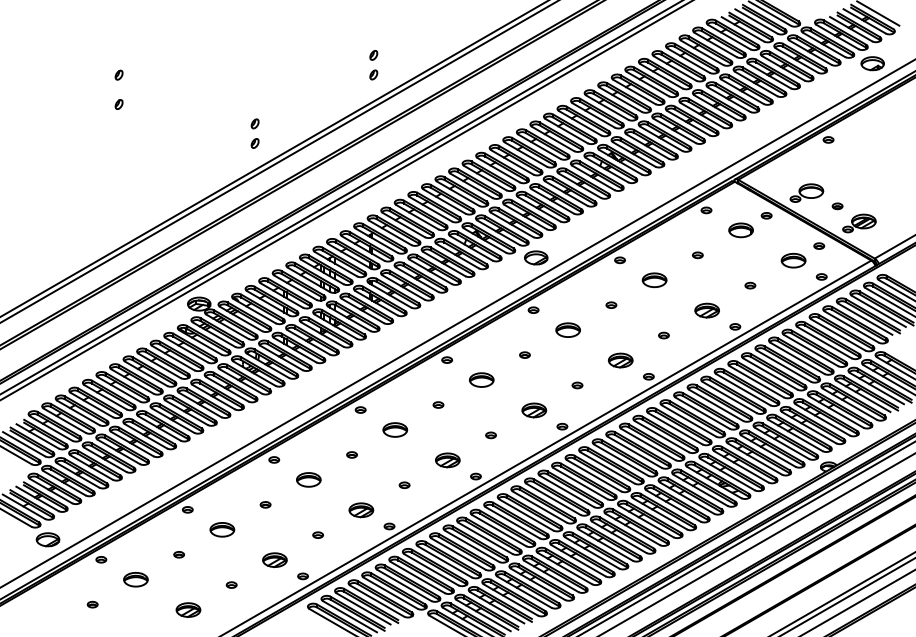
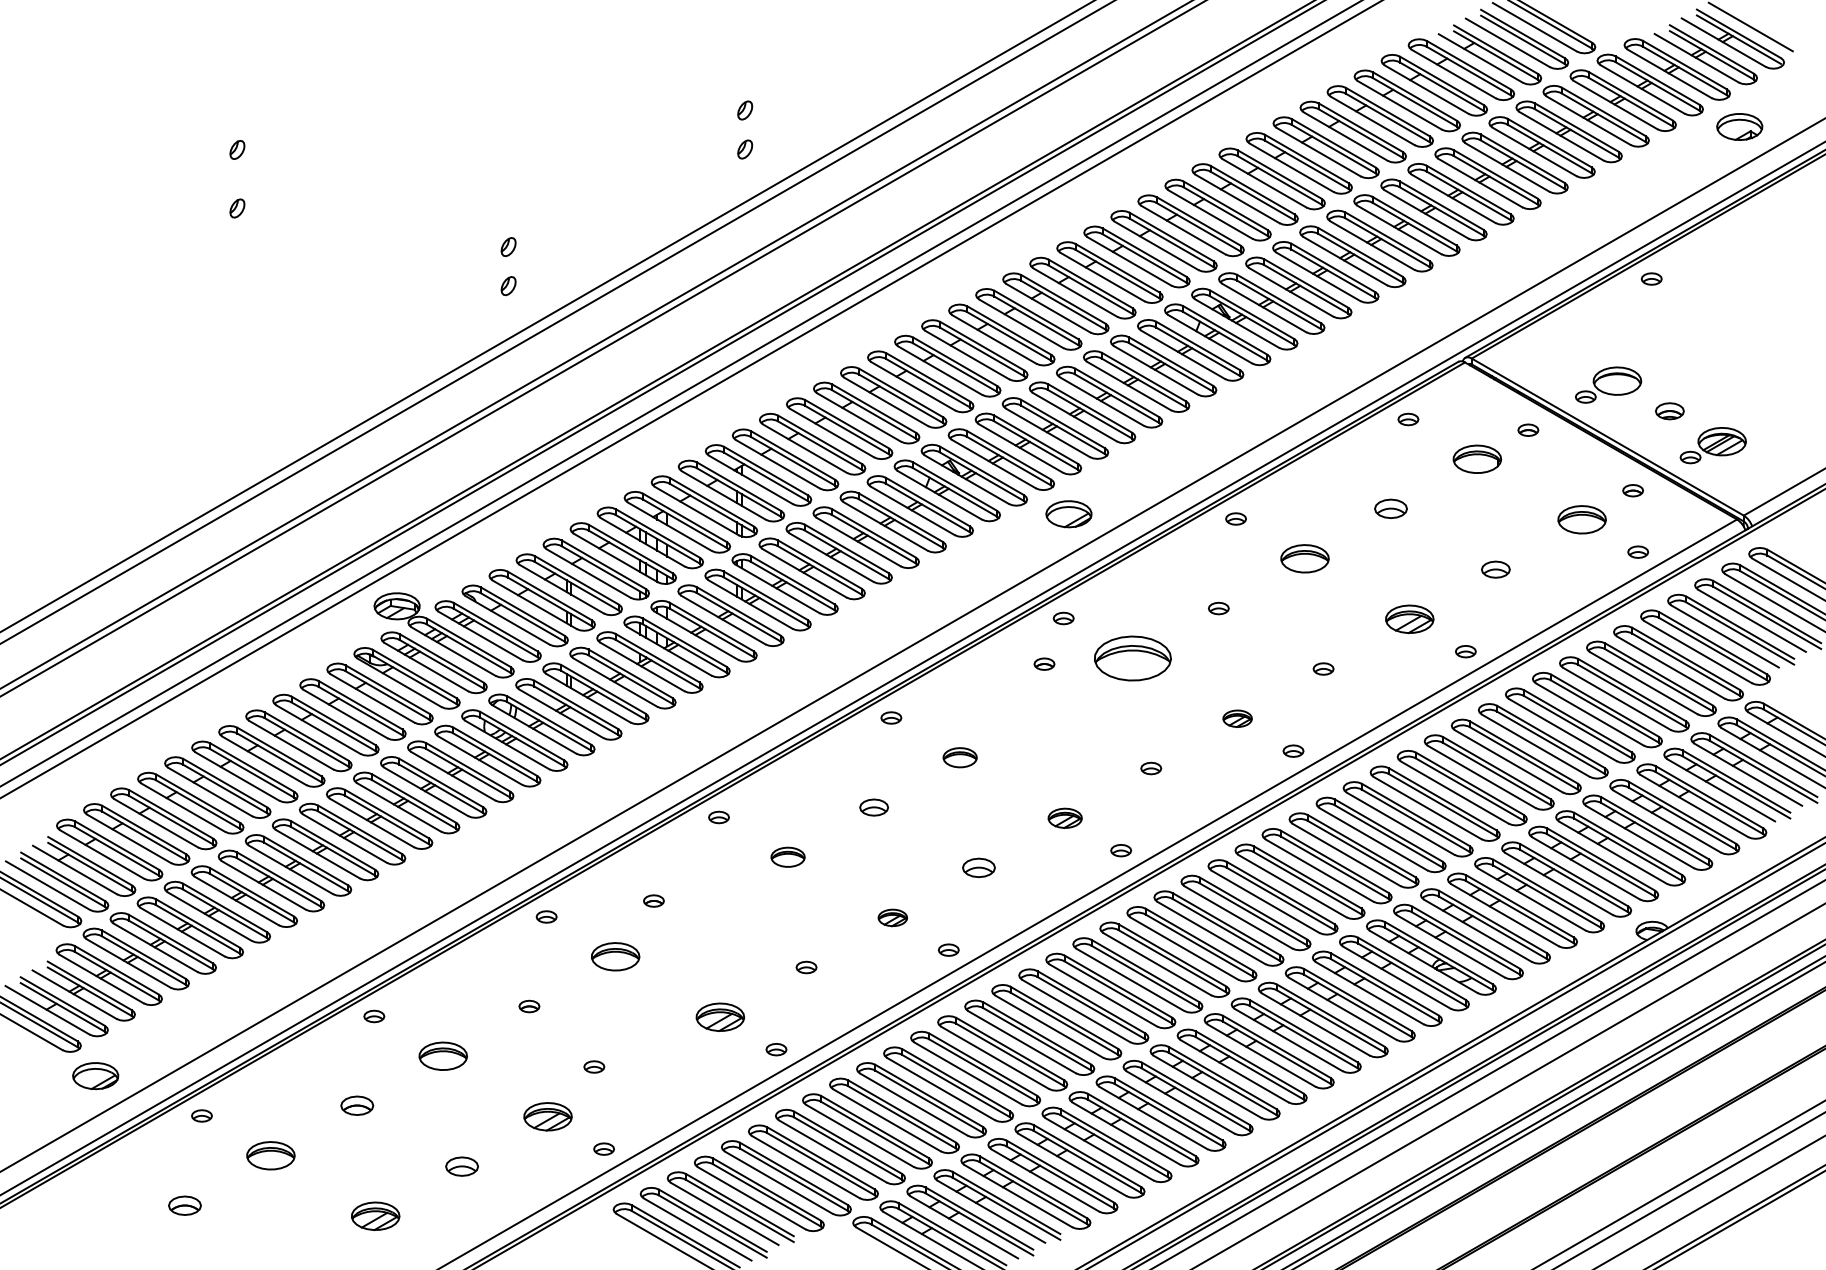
part: (837, 206) -> (1669, 411), size x1.4
part: (697, 255) -> (1390, 509), size x1.6
part: (750, 285) -> (1496, 569), size x1.4
part: (567, 329) -> (1131, 656), size x1.6
part: (524, 354) -> (1043, 662), moved
part: (620, 360) -> (1236, 718), size x0.6
part: (481, 379) -> (959, 756), size x0.7
part: (438, 404) -> (874, 806), size x1.4
part: (534, 410) -> (1065, 818), size x0.7
part: (395, 429) -> (788, 856), size x0.7
part: (490, 435) -> (977, 868), size x1.6
part: (351, 454) -> (652, 900), moved
part: (447, 460) -> (892, 918), size x0.6
part: (317, 534) -> (593, 1065), moved
part: (178, 554) -> (355, 1105), size x1.6
part: (231, 584) -> (461, 1165), size x1.6
part: (92, 604) -> (184, 1205), size x1.6

